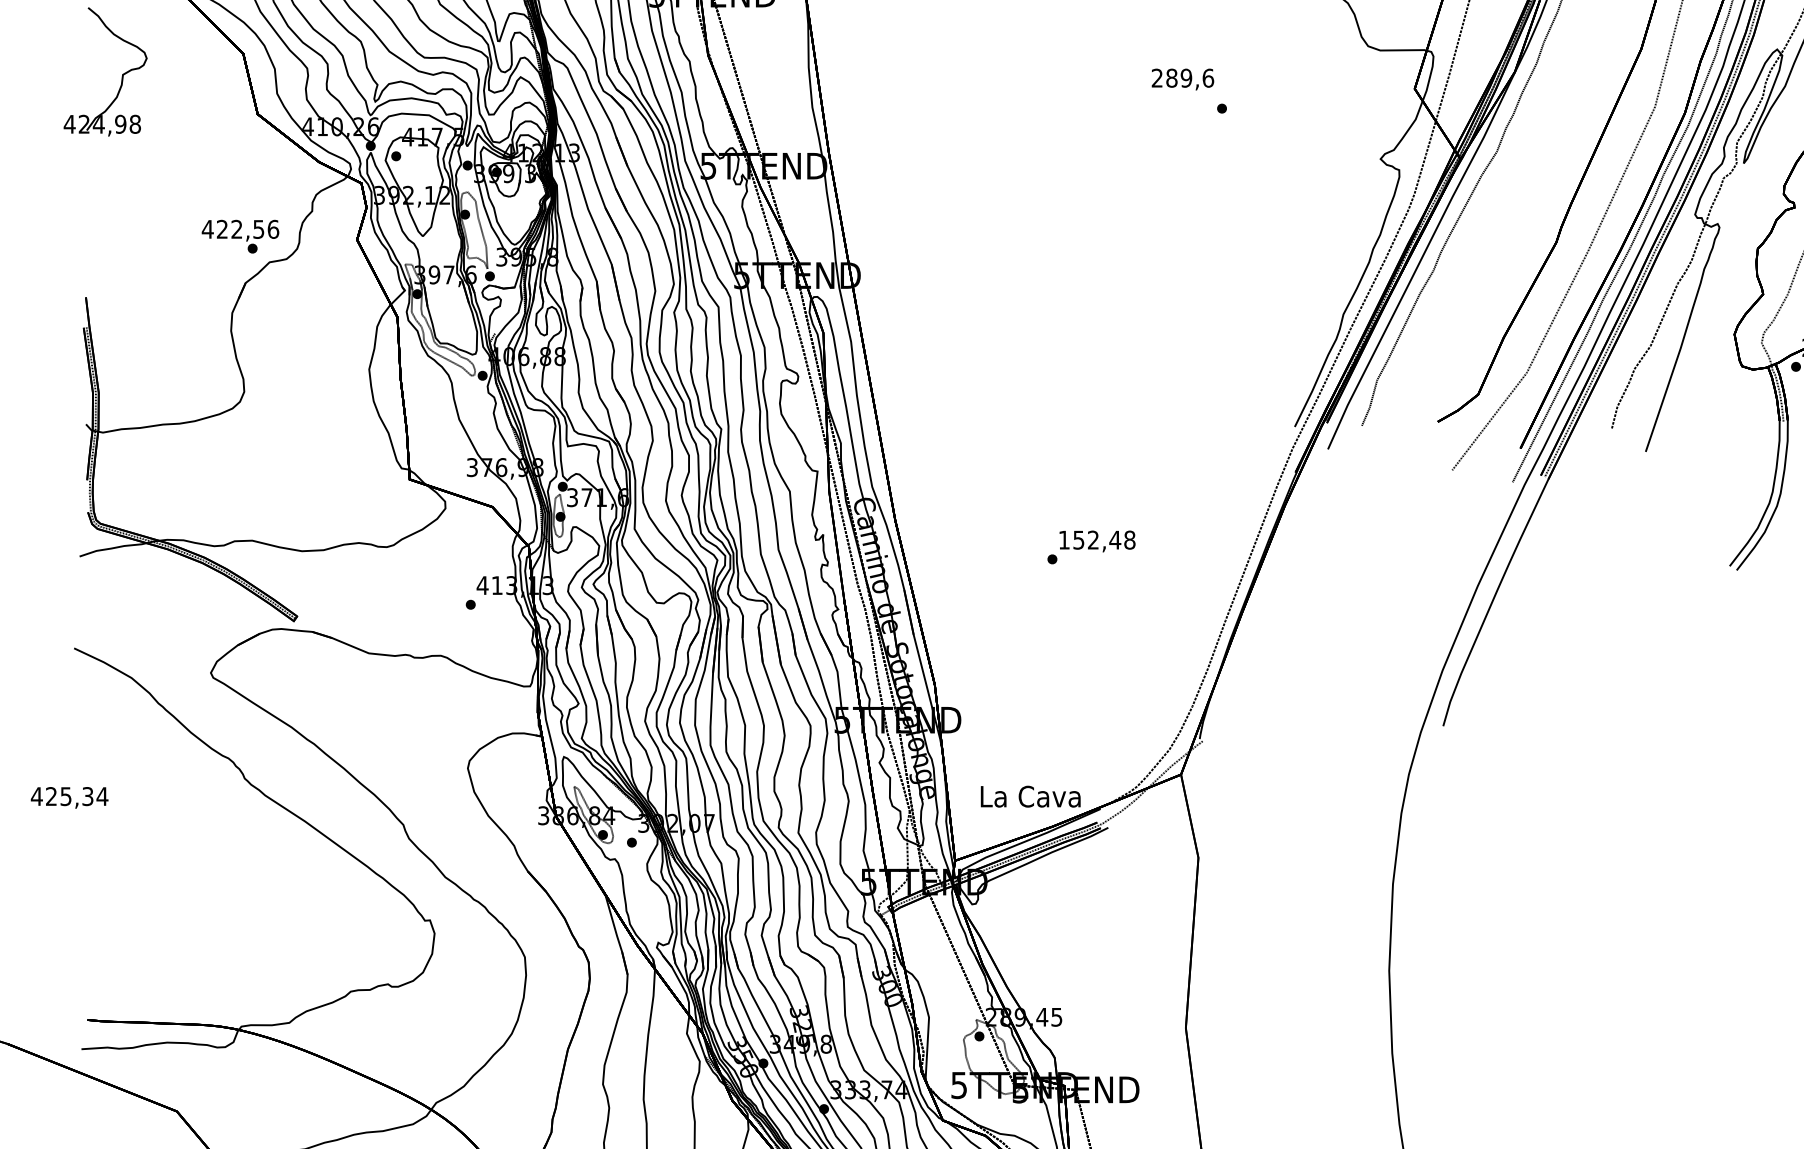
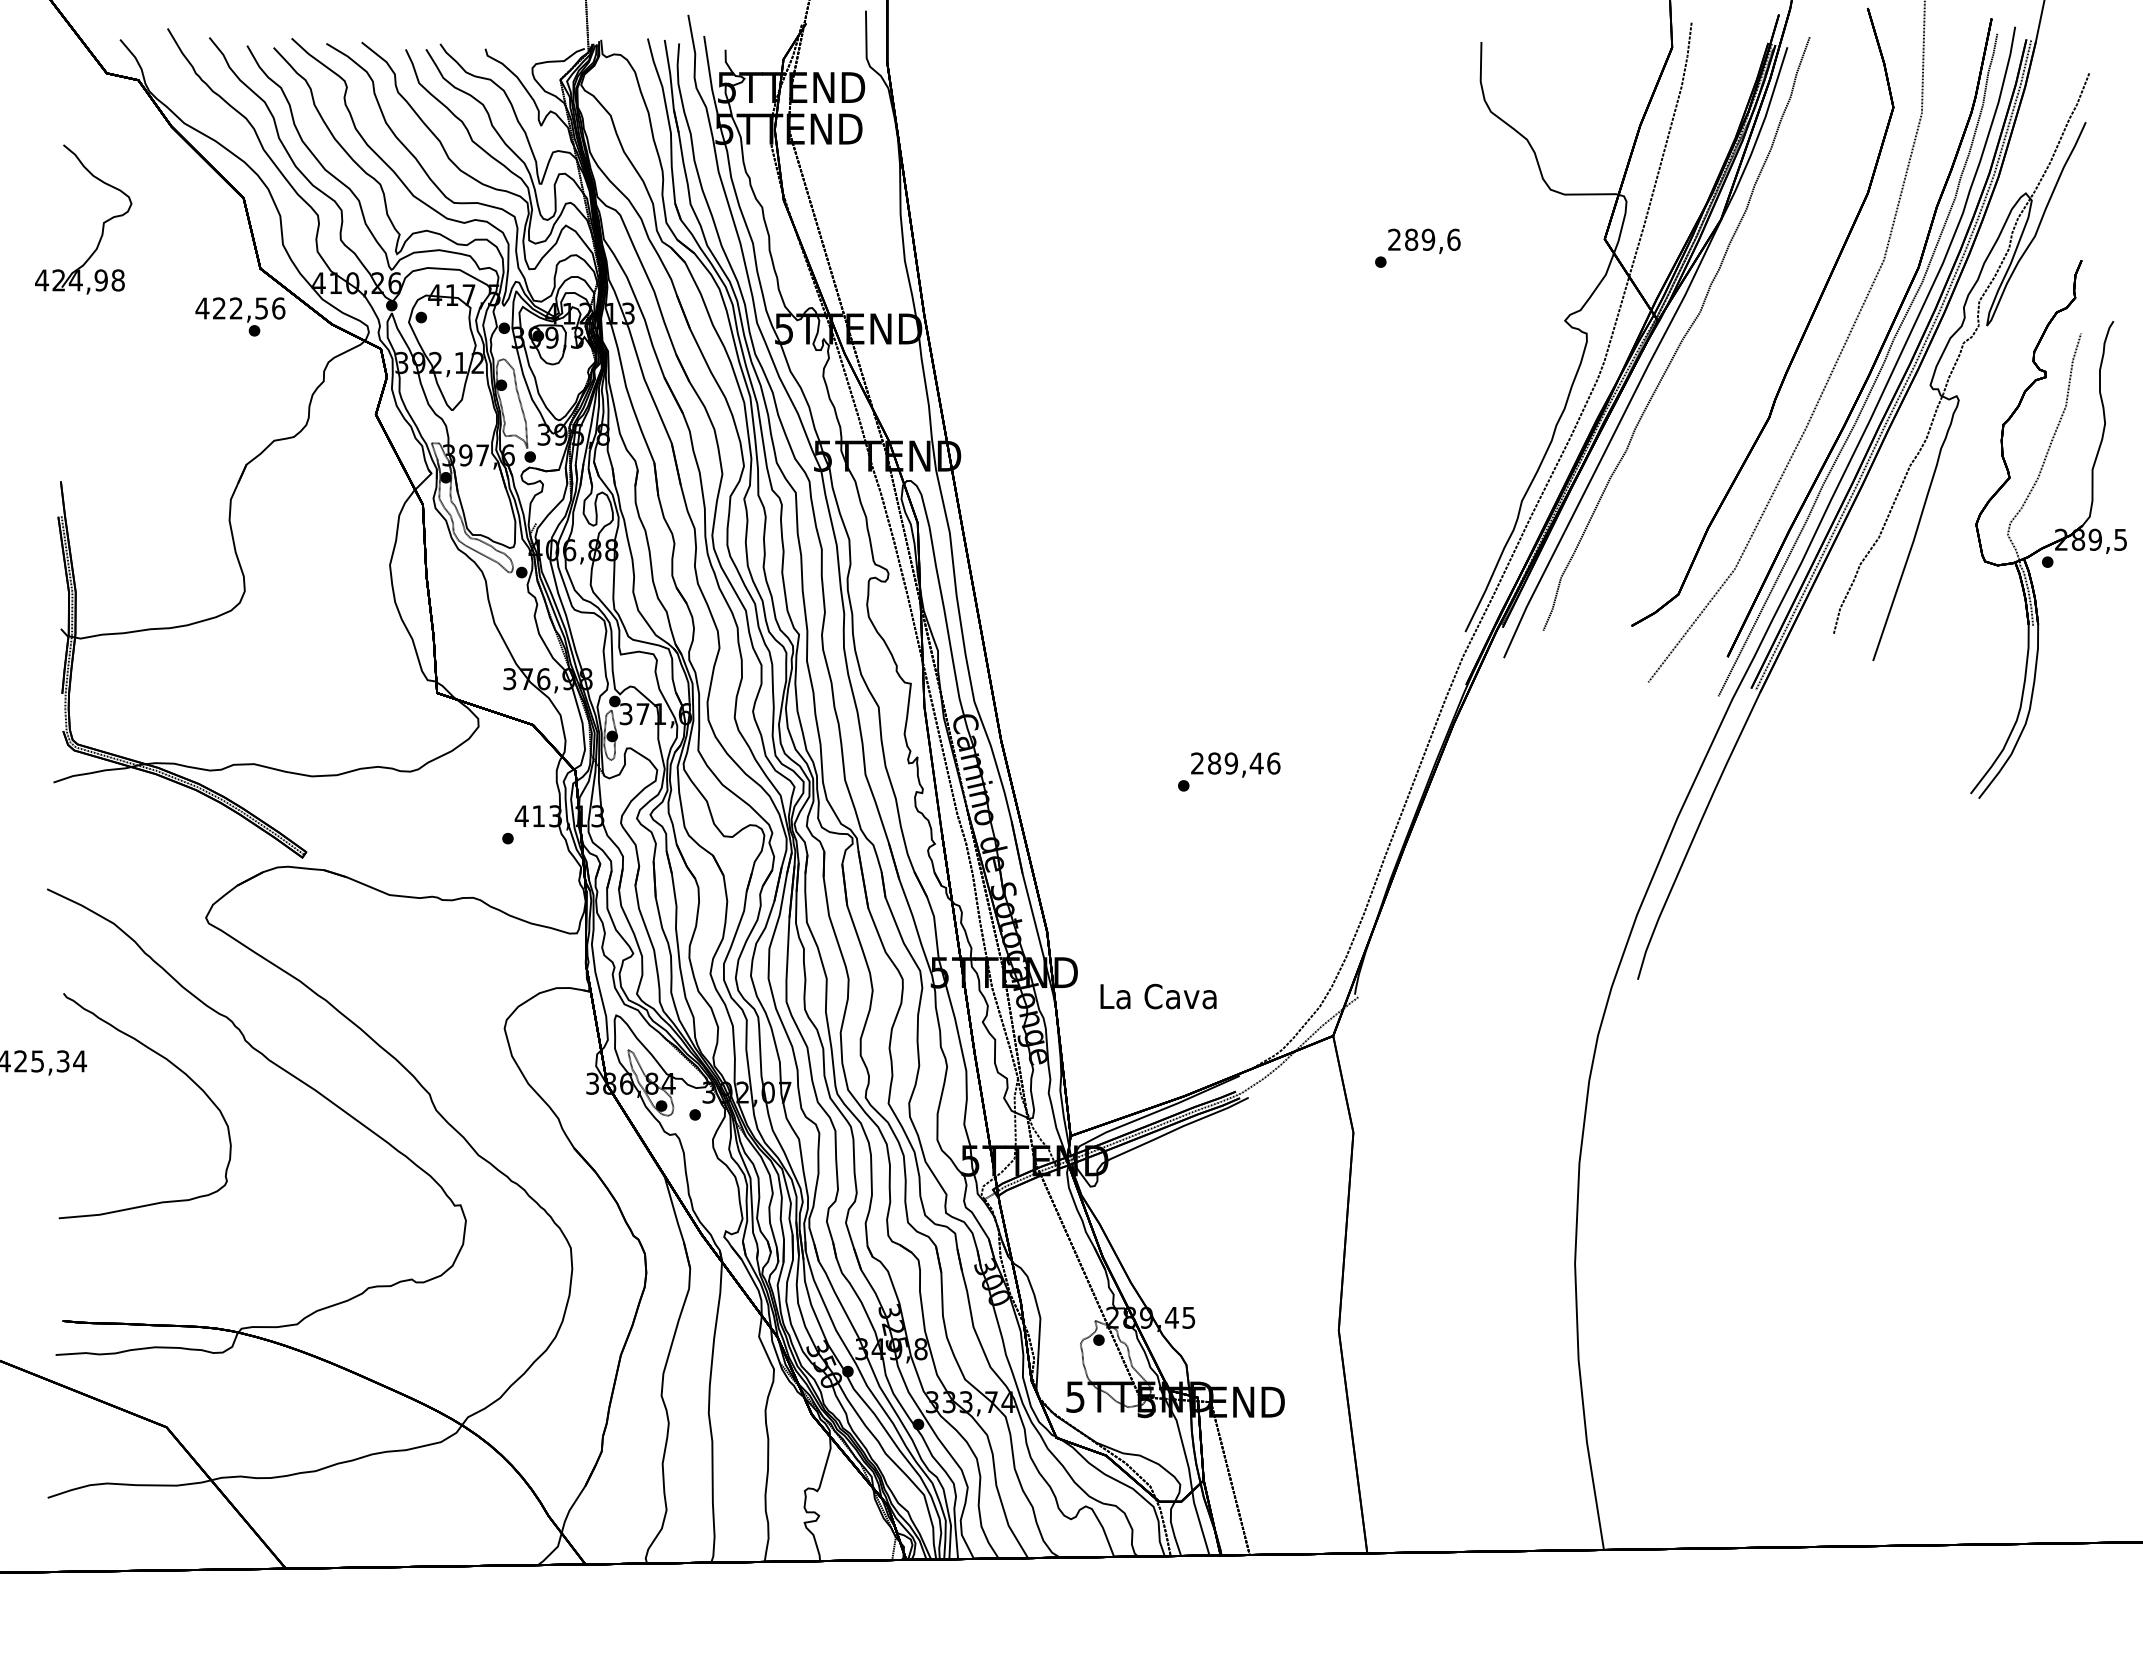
text: (1183, 78) -> (1424, 240), moved
text: (240, 236) -> (240, 316), moved
text: (1096, 540) -> (1235, 763), 152,48 -> 289,46
text: (1030, 796) -> (1158, 996), moved
curve: (185, 802) -> (176, 1068), added

